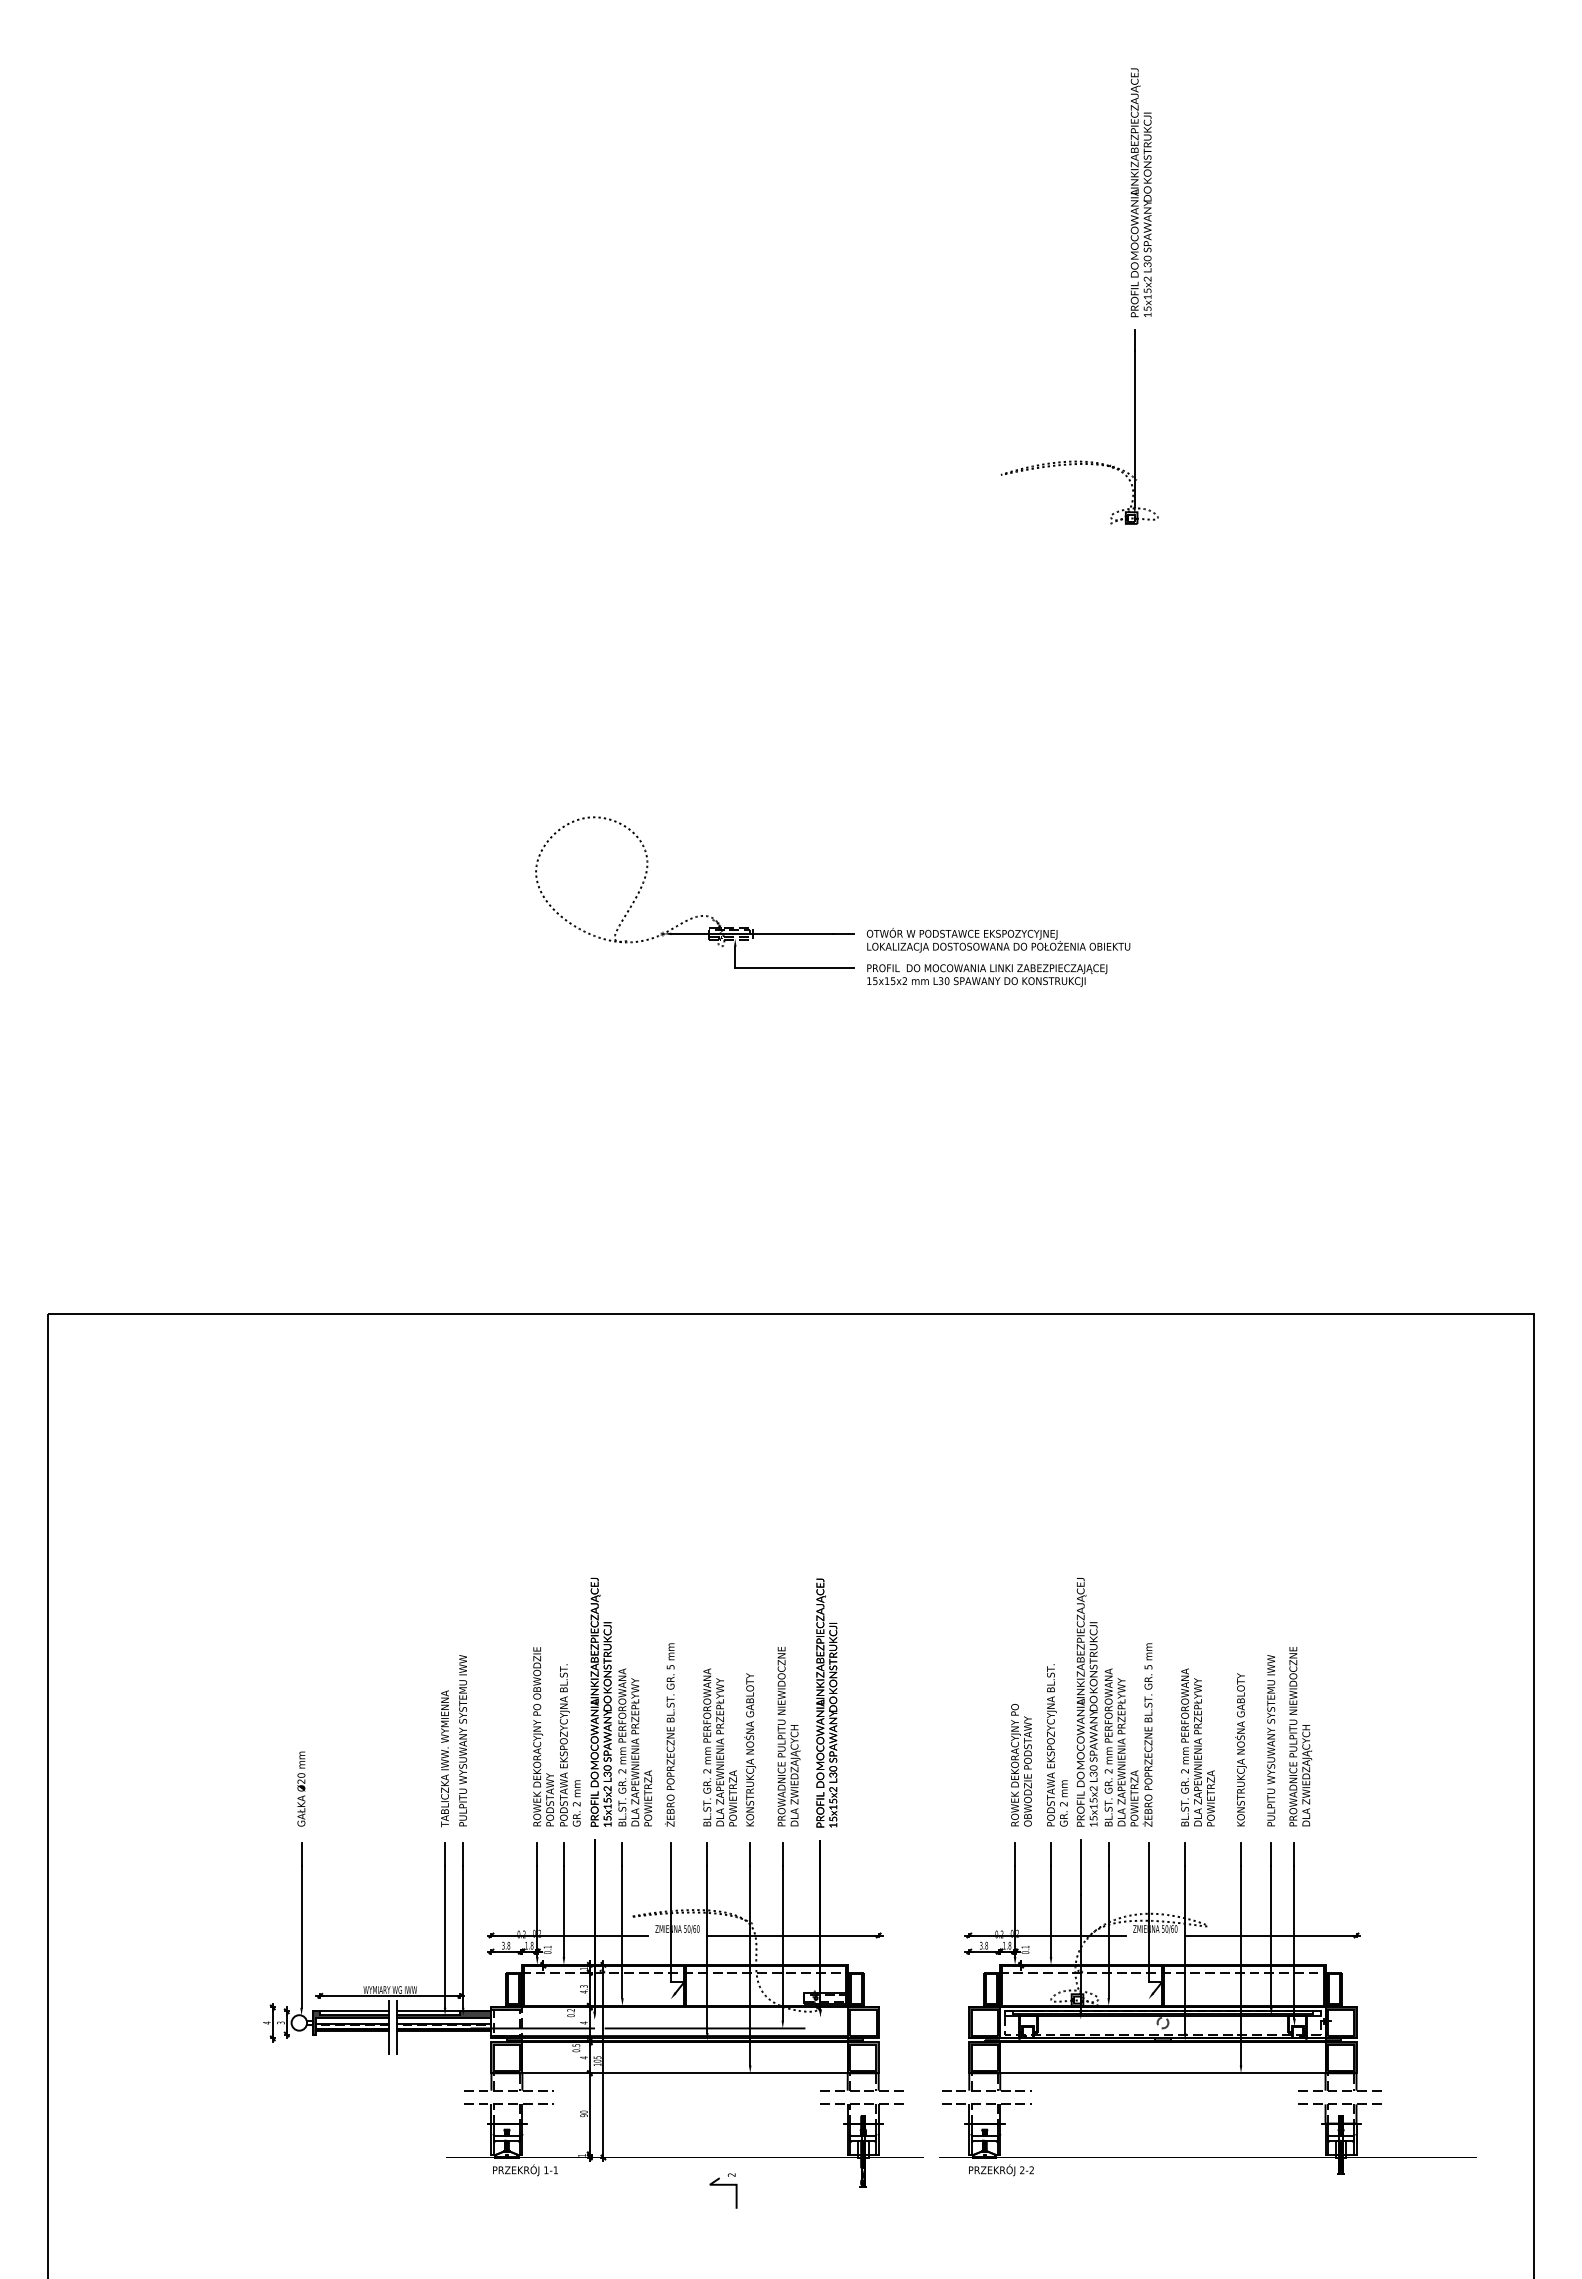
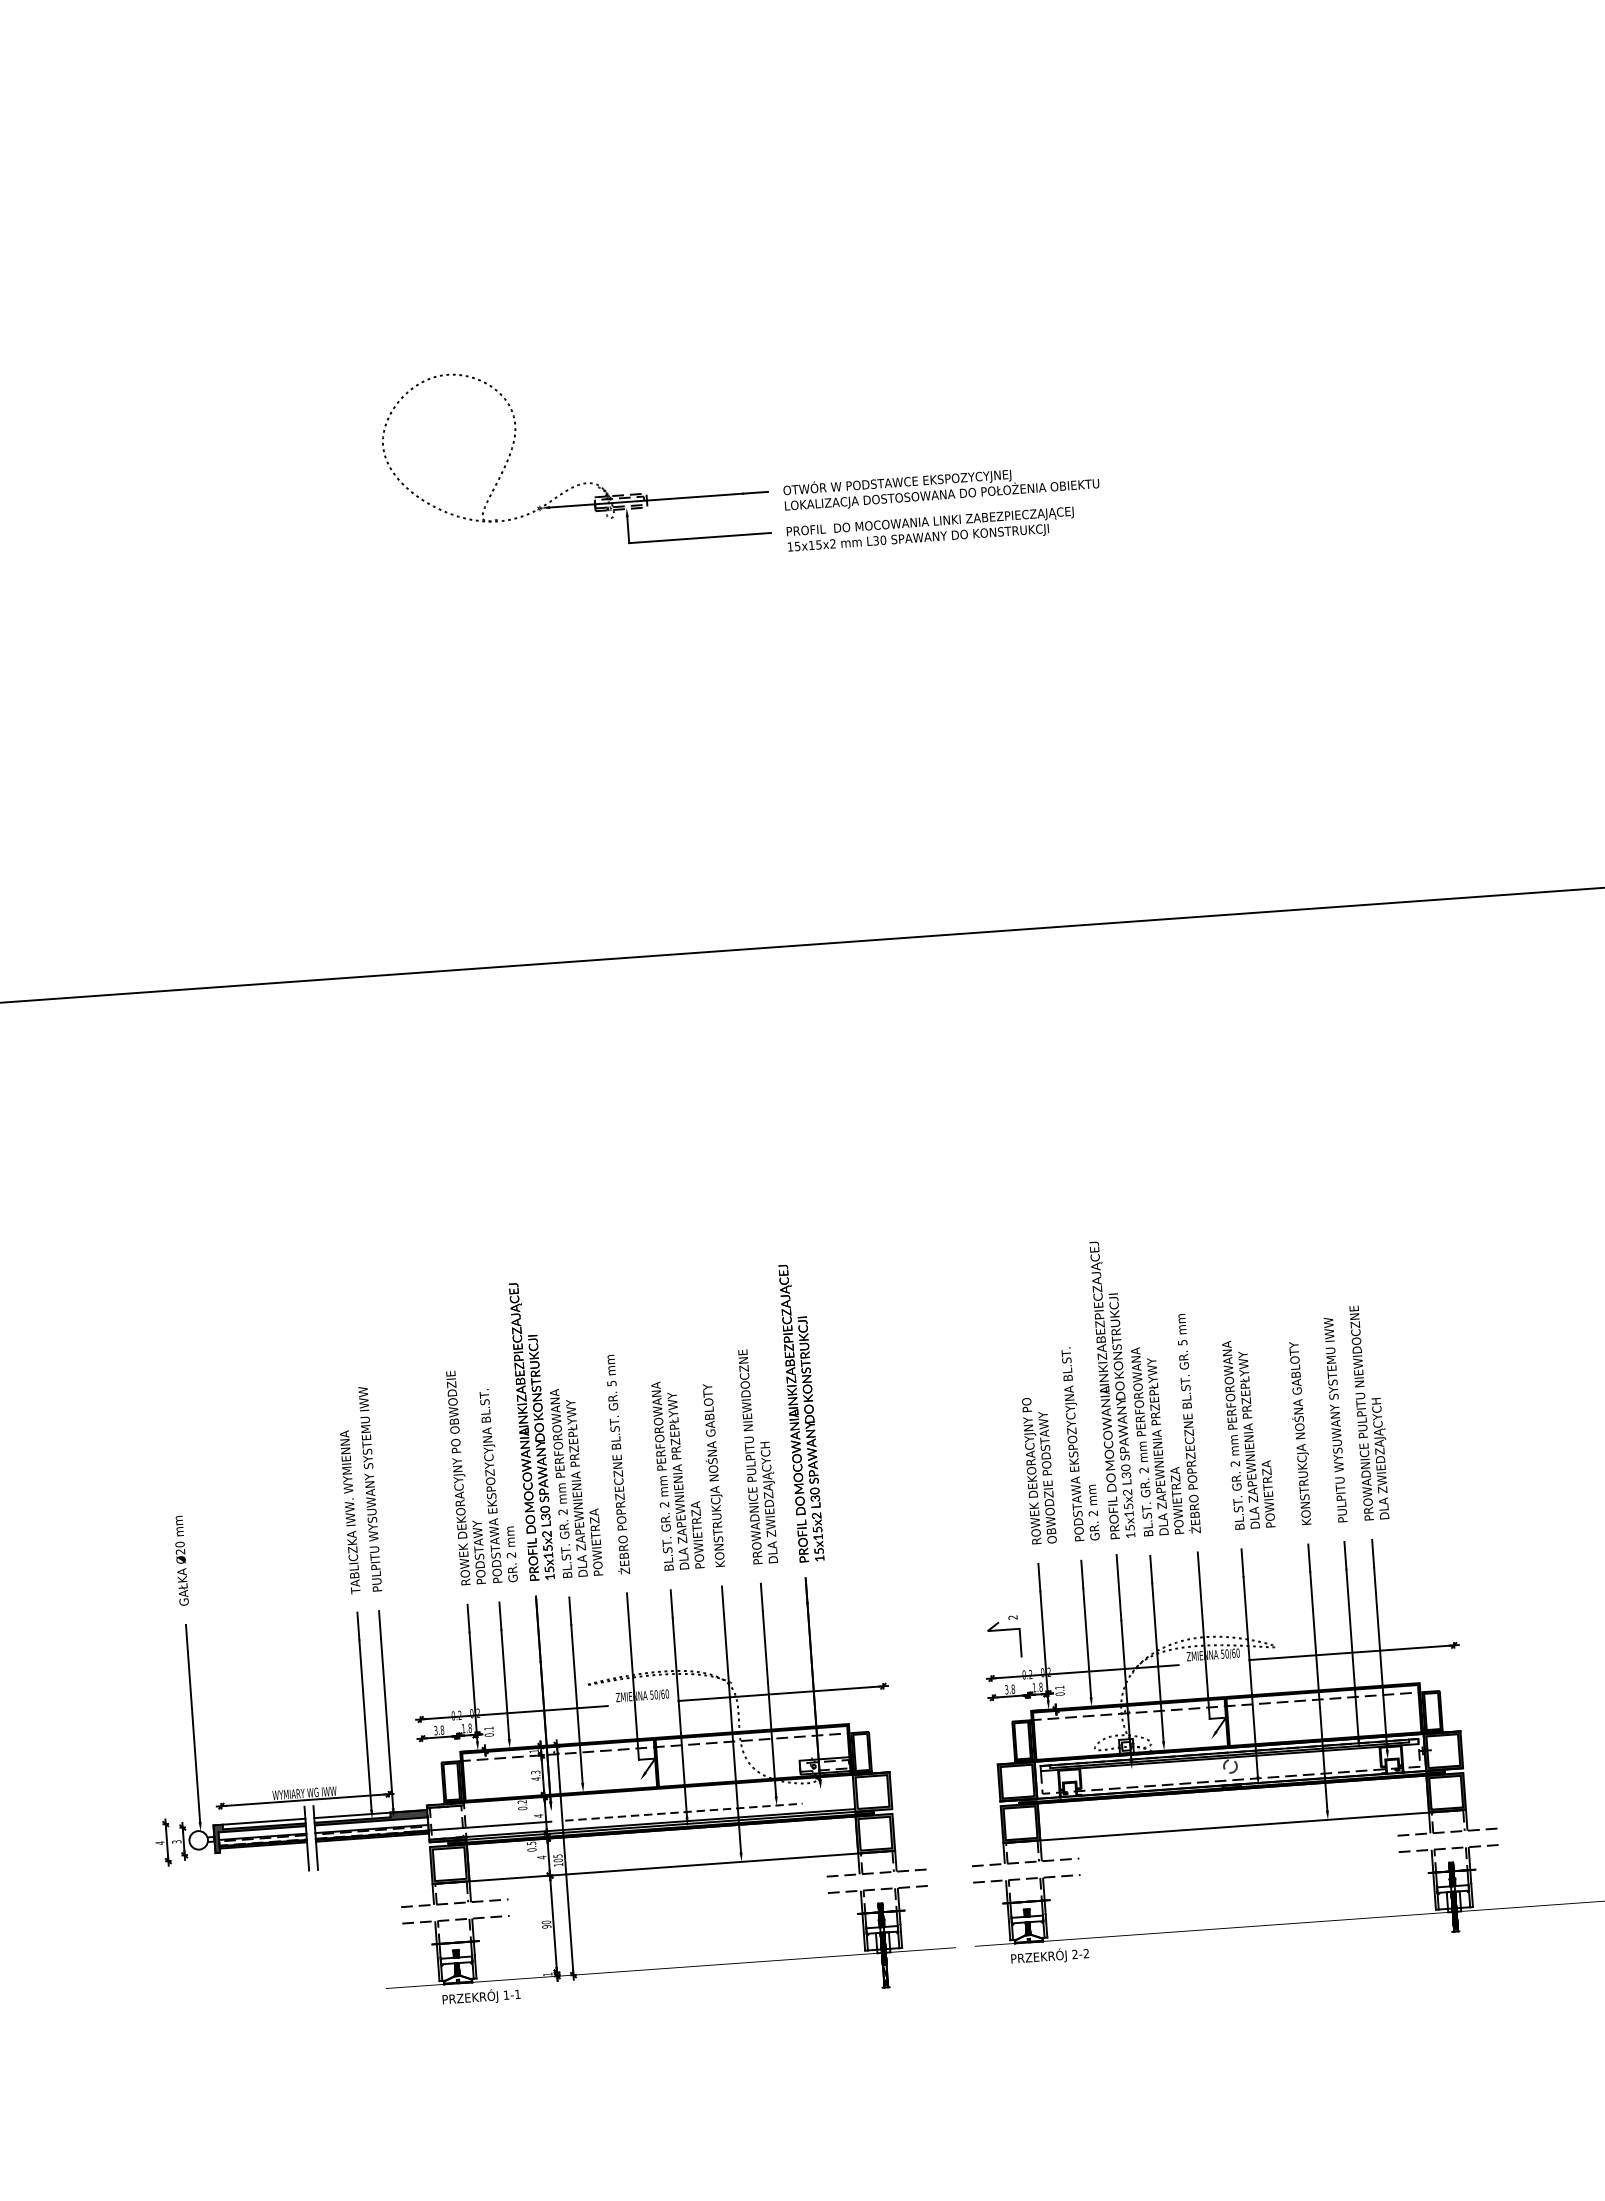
line: (705, 2028) -> (684, 1812), solid -> dashed
part: (723, 2190) -> (1004, 1636), moved

